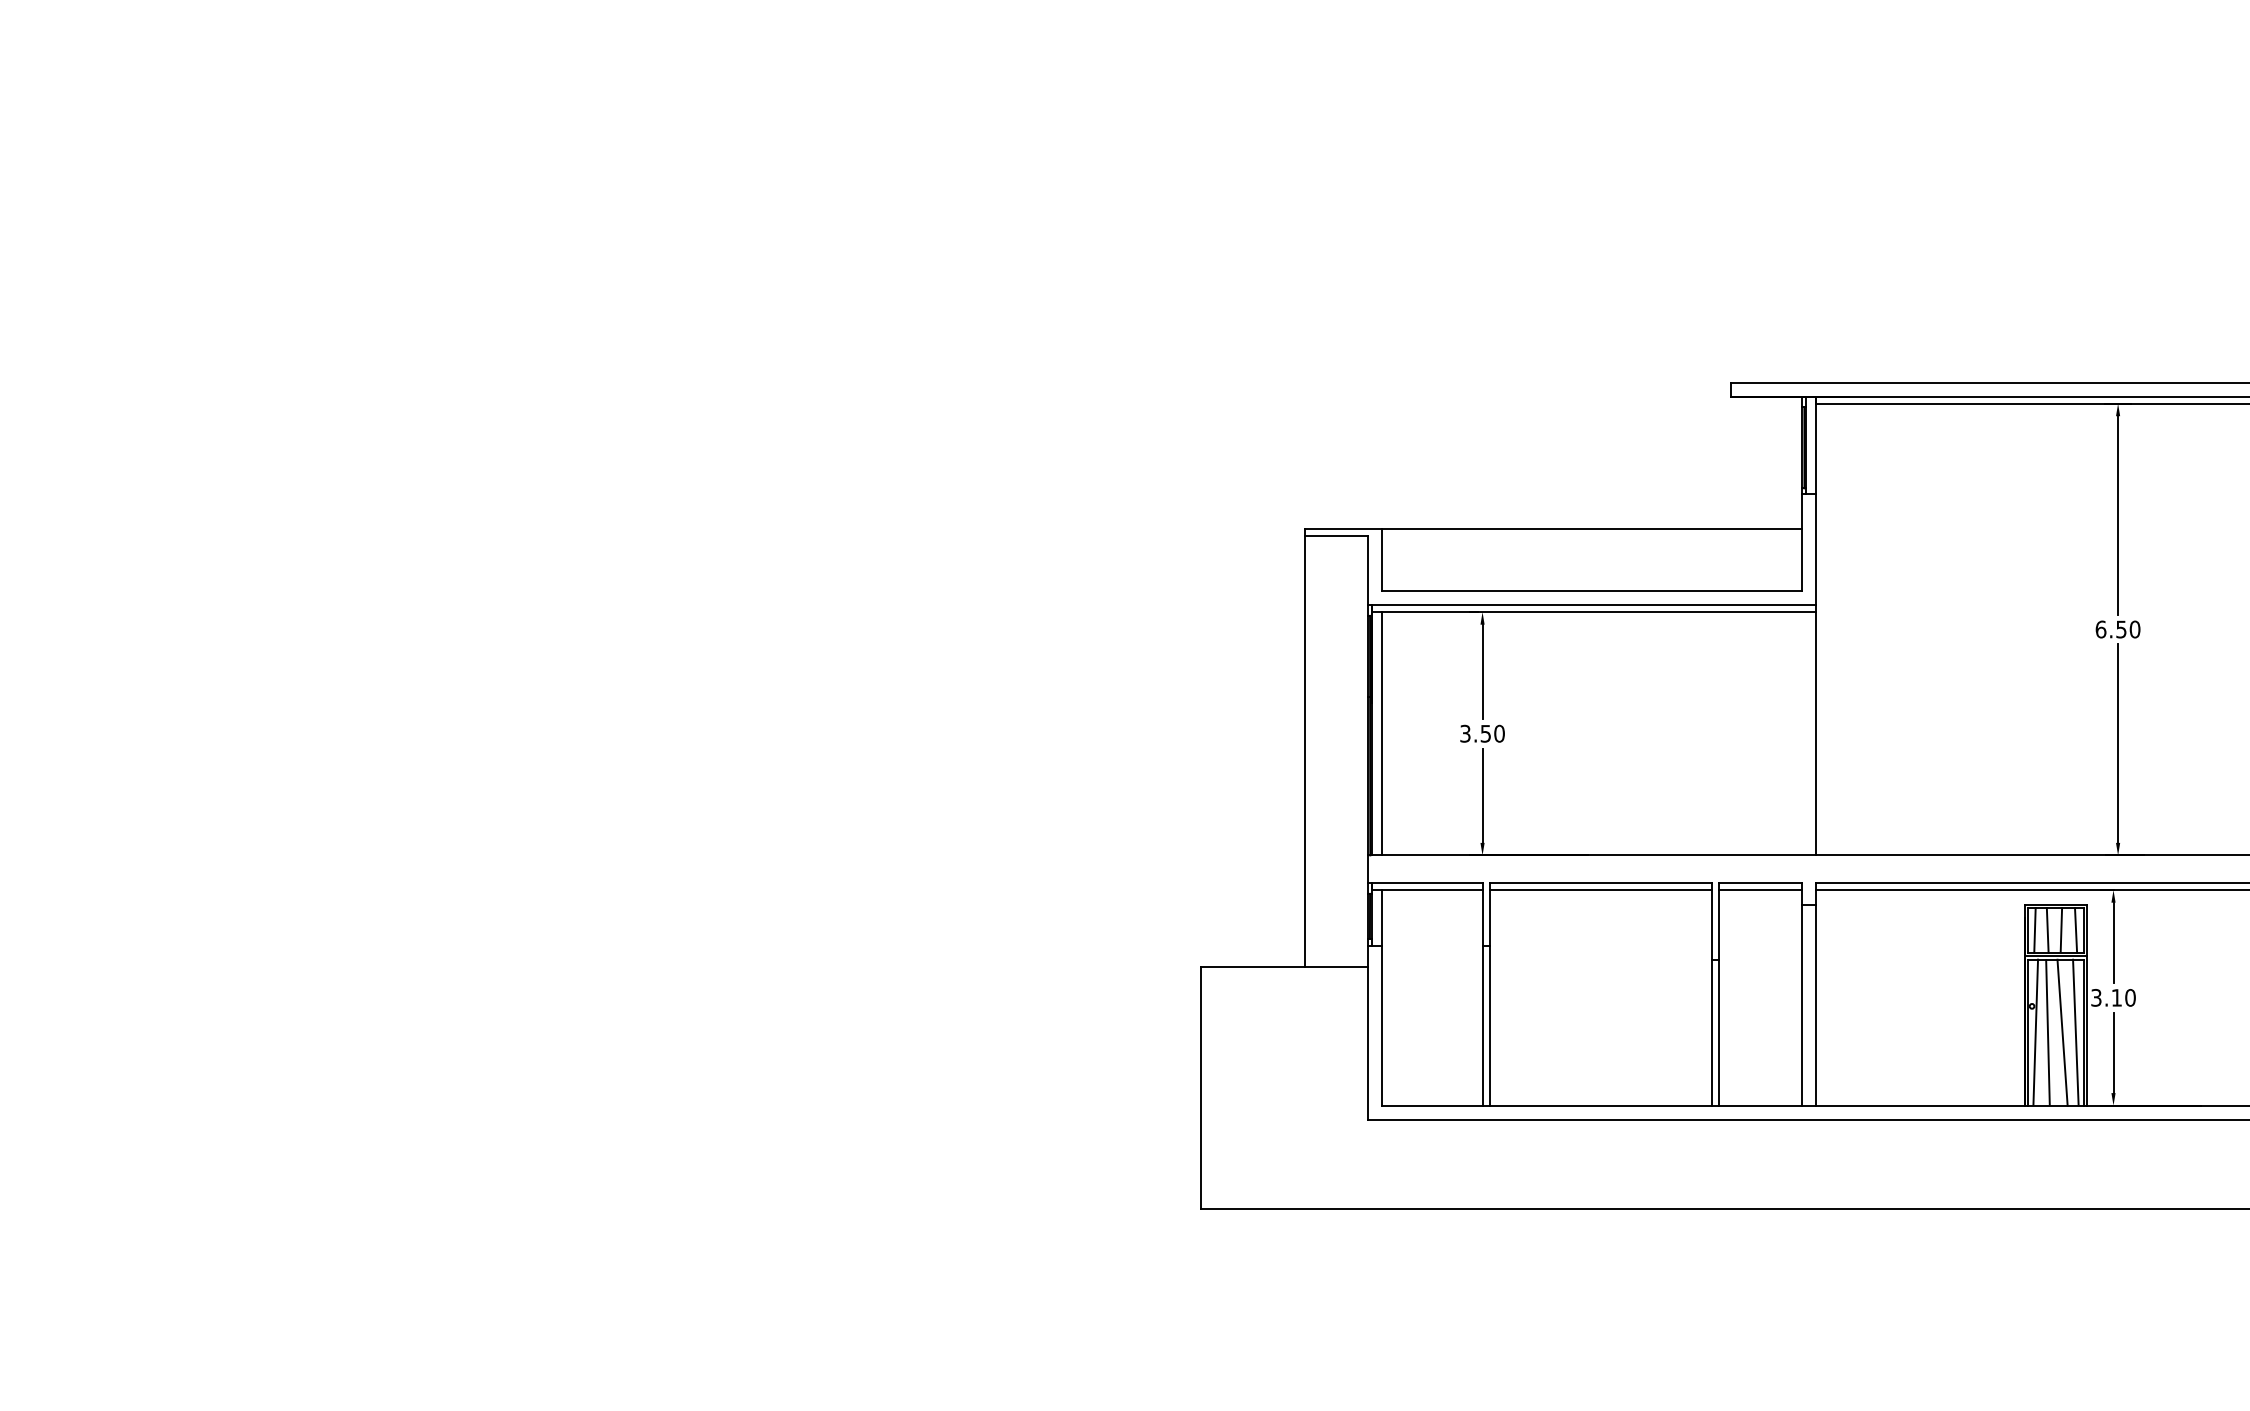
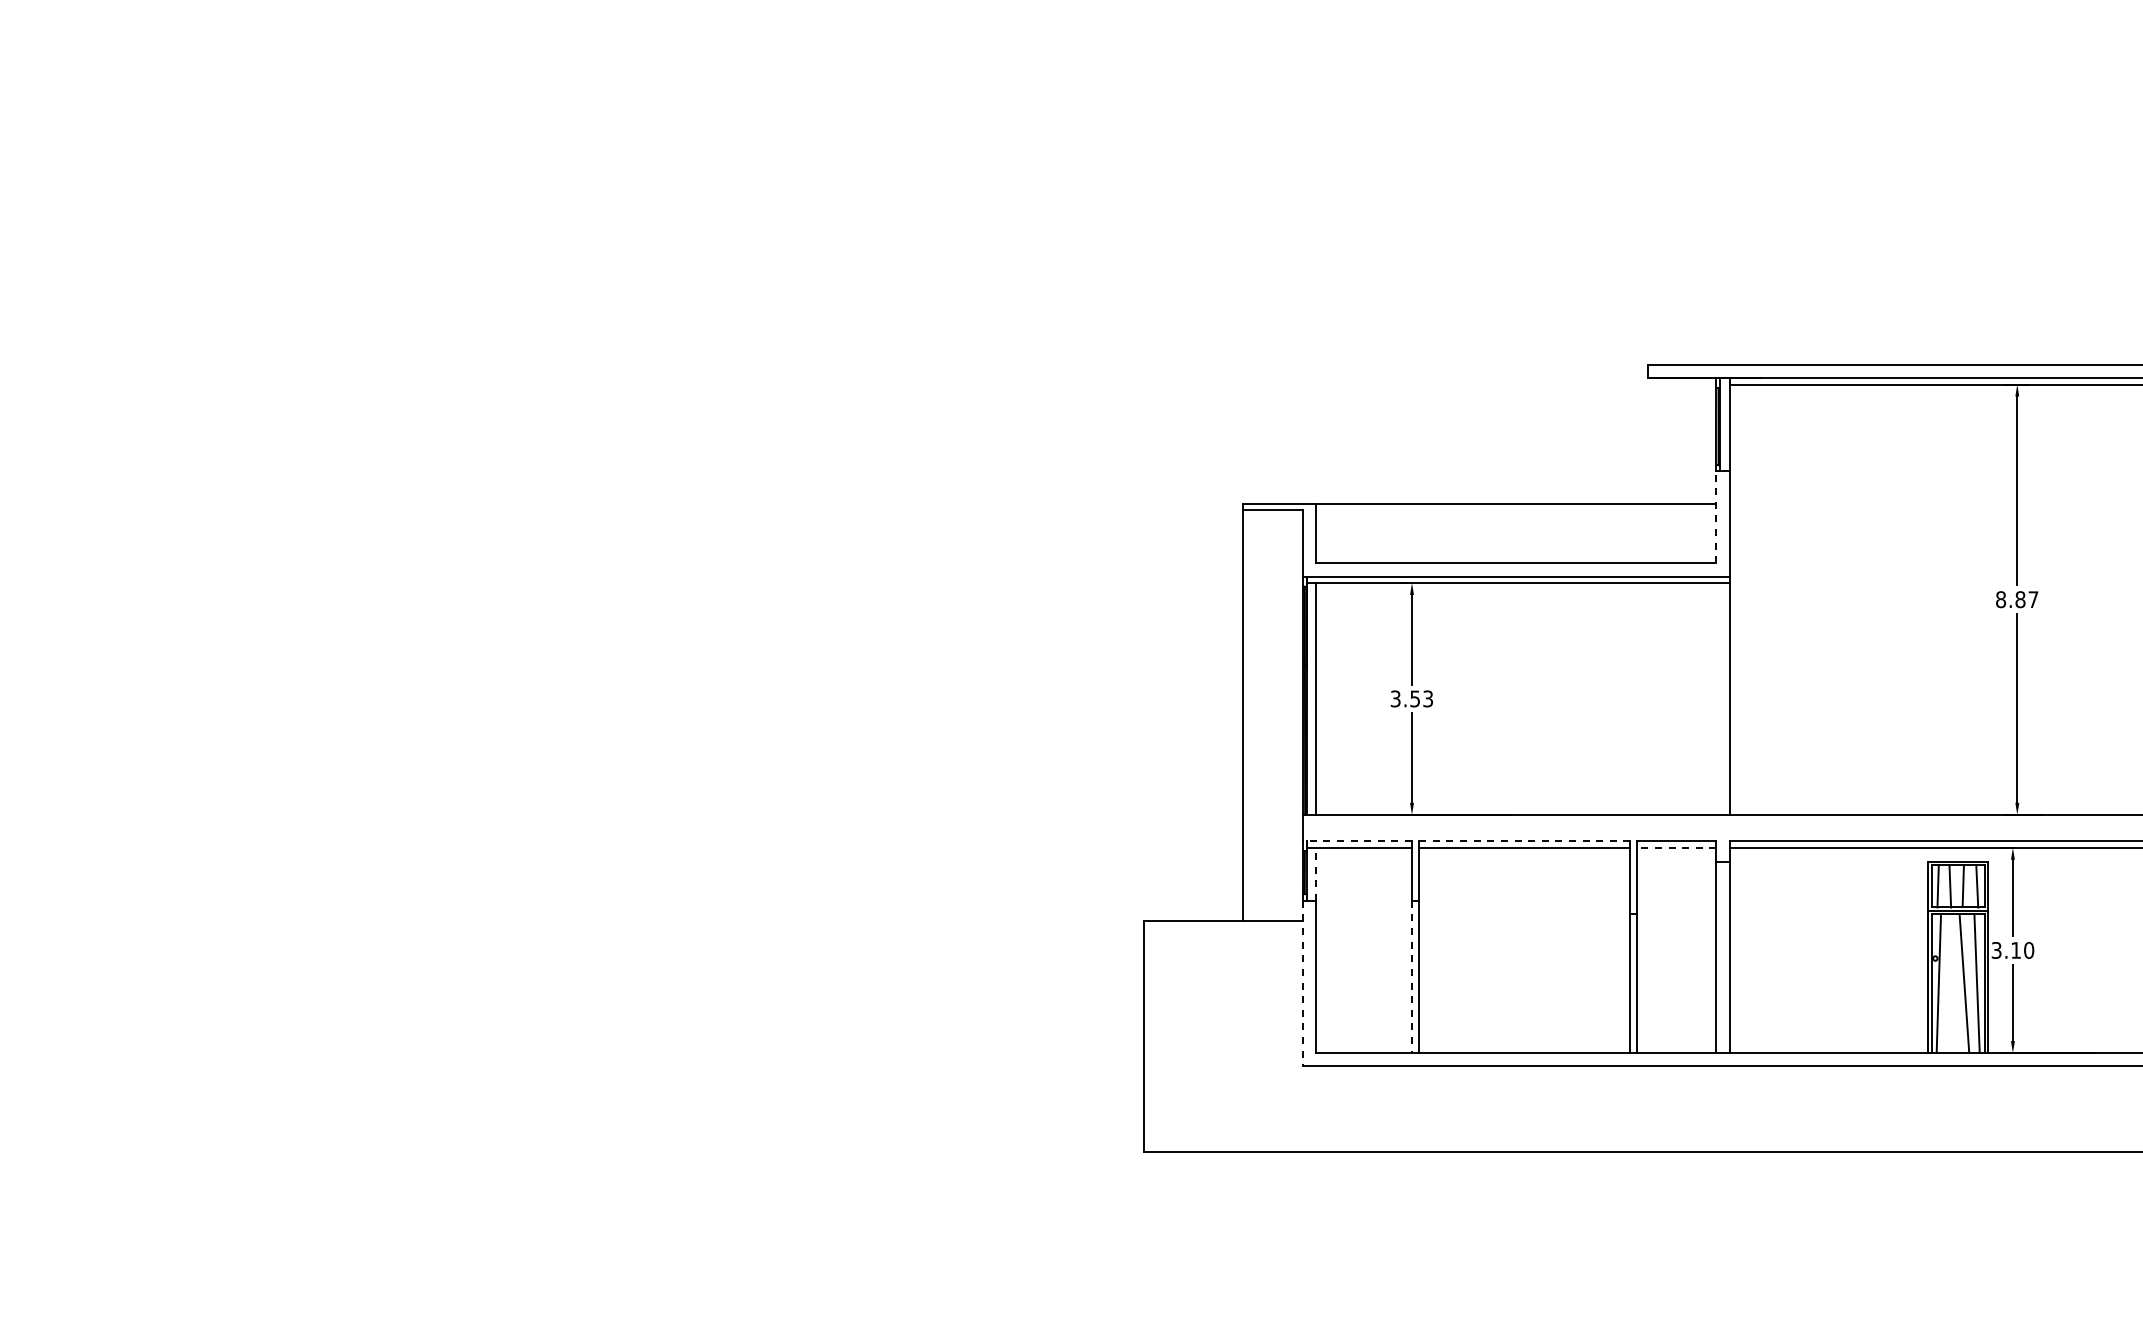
line: (1802, 542) -> (1716, 516), solid -> dashed
text: (2118, 629) -> (2017, 599), 6.50 -> 8.87
text: (1499, 733) -> (1428, 698), 3.50 -> 3.53
line: (1425, 883) -> (1357, 841), solid -> dashed
line: (1600, 883) -> (1524, 841), solid -> dashed
line: (1760, 889) -> (1676, 847), solid -> dashed
line: (1382, 917) -> (1316, 873), solid -> dashed
line: (1483, 1026) -> (1412, 977), solid -> dashed
line: (1367, 1032) -> (1302, 983), solid -> dashed
line: (2047, 1032) -> (1950, 983), removed

